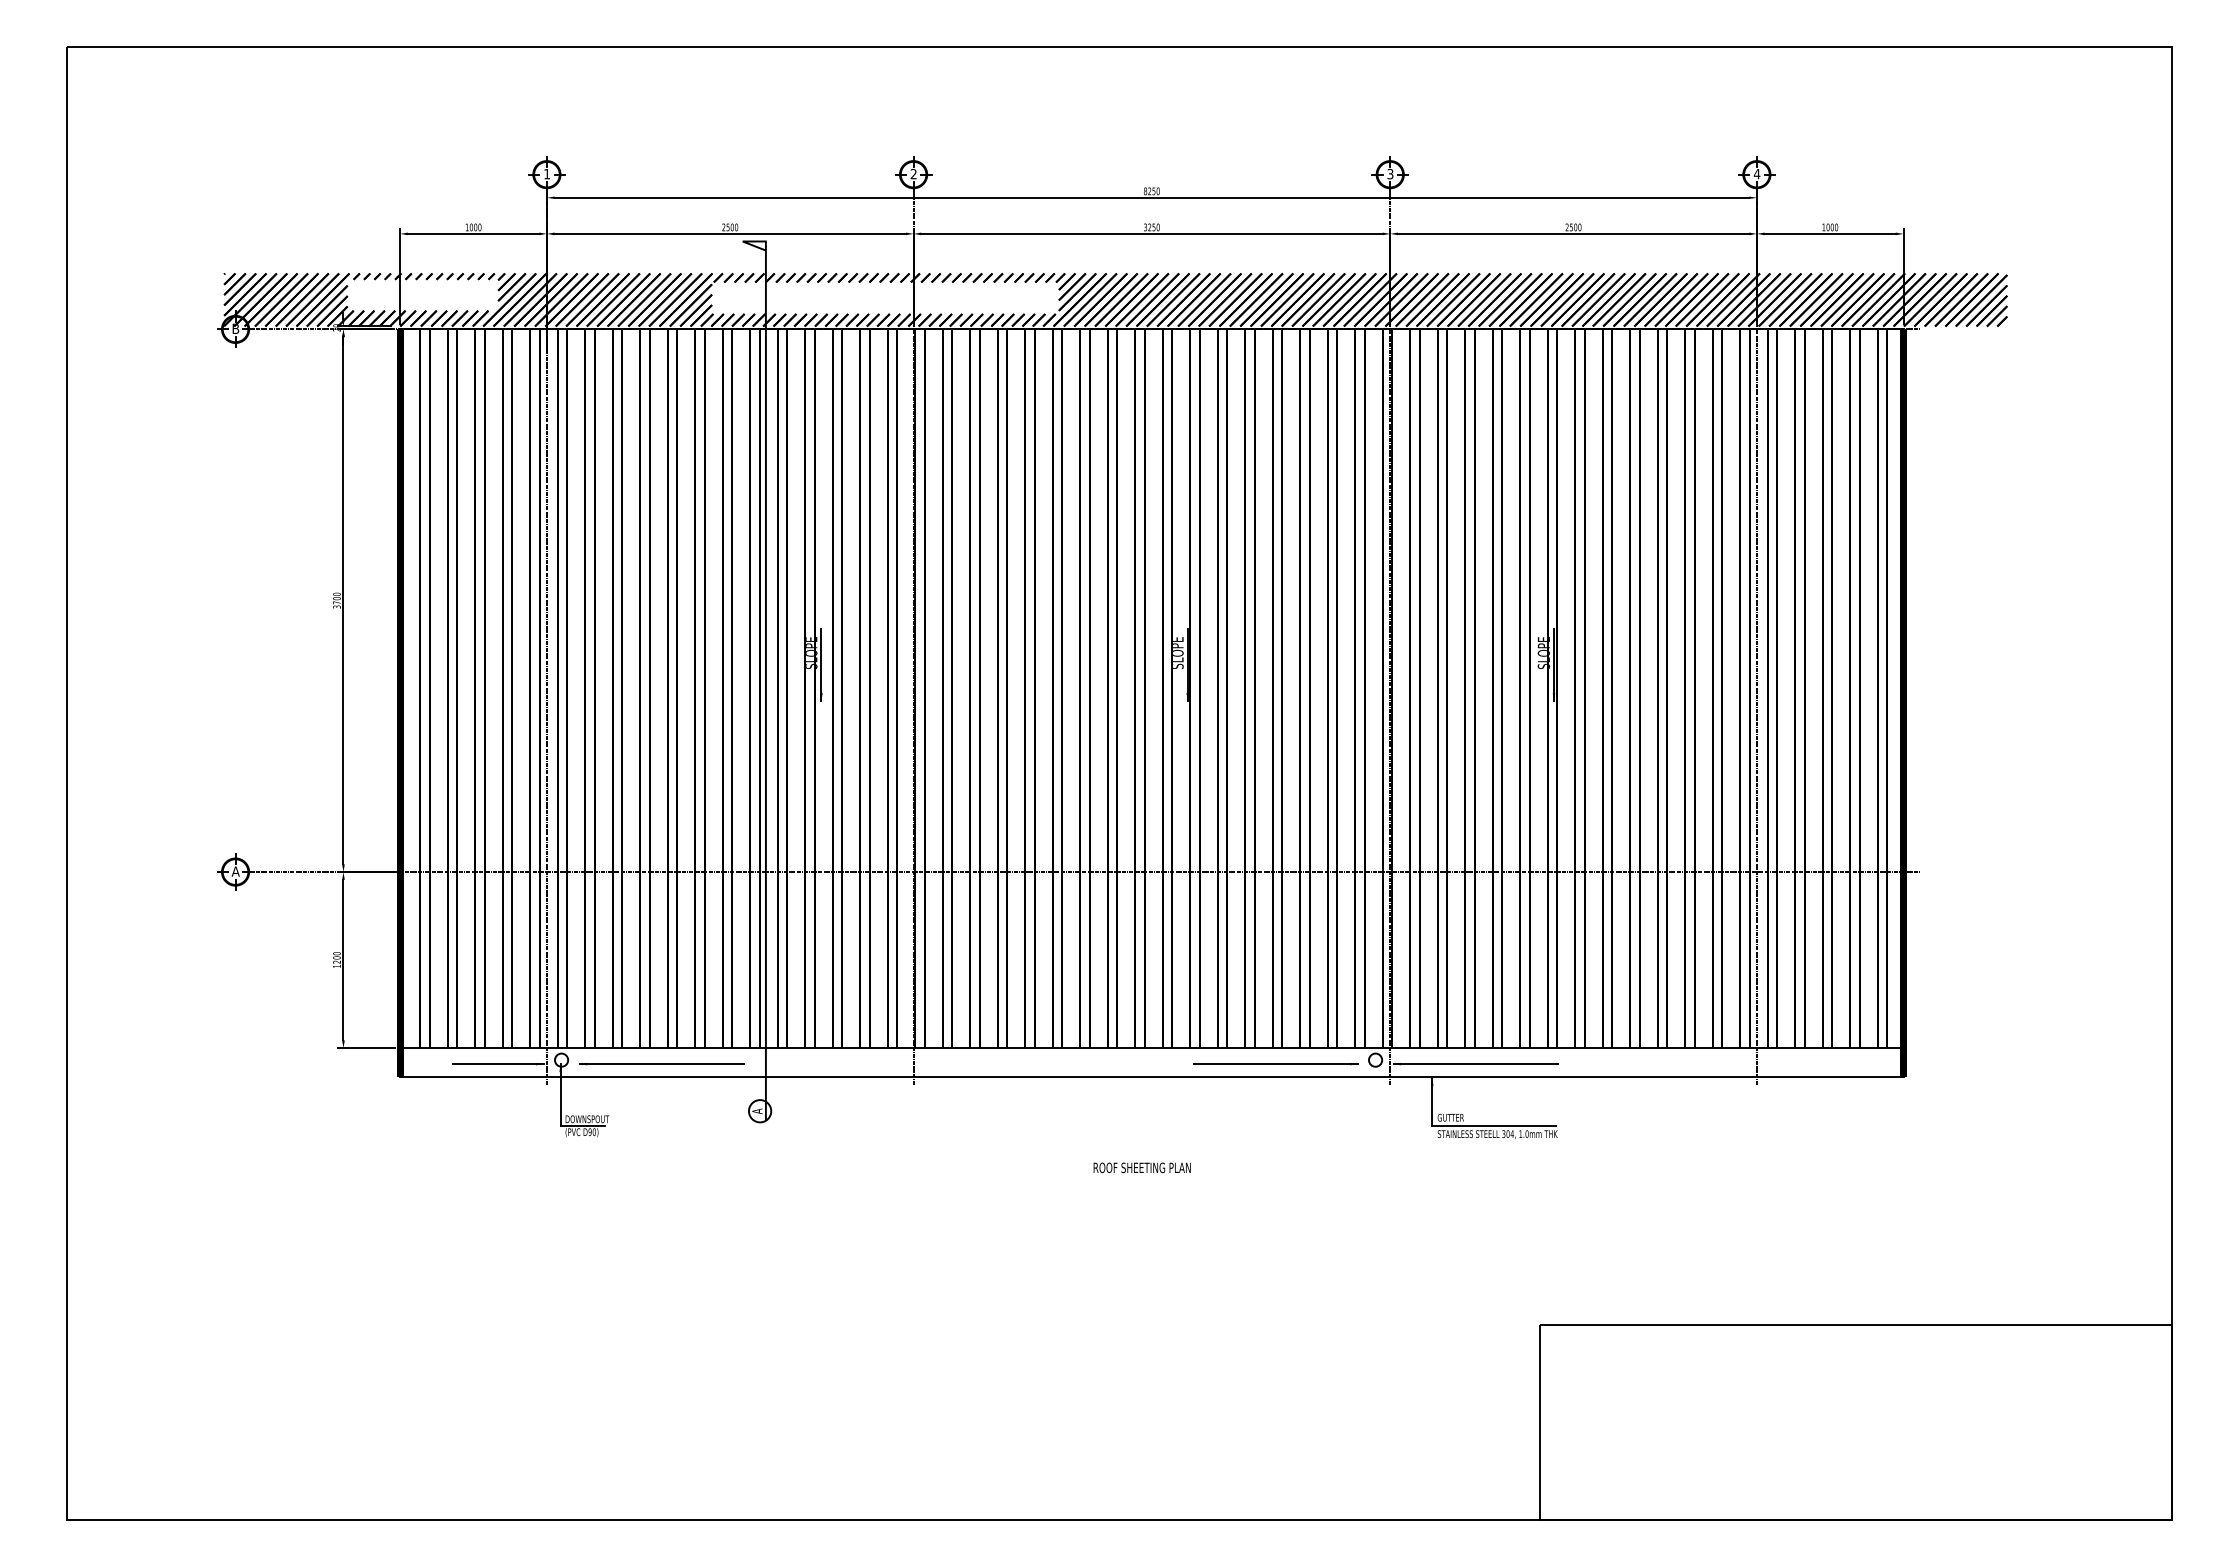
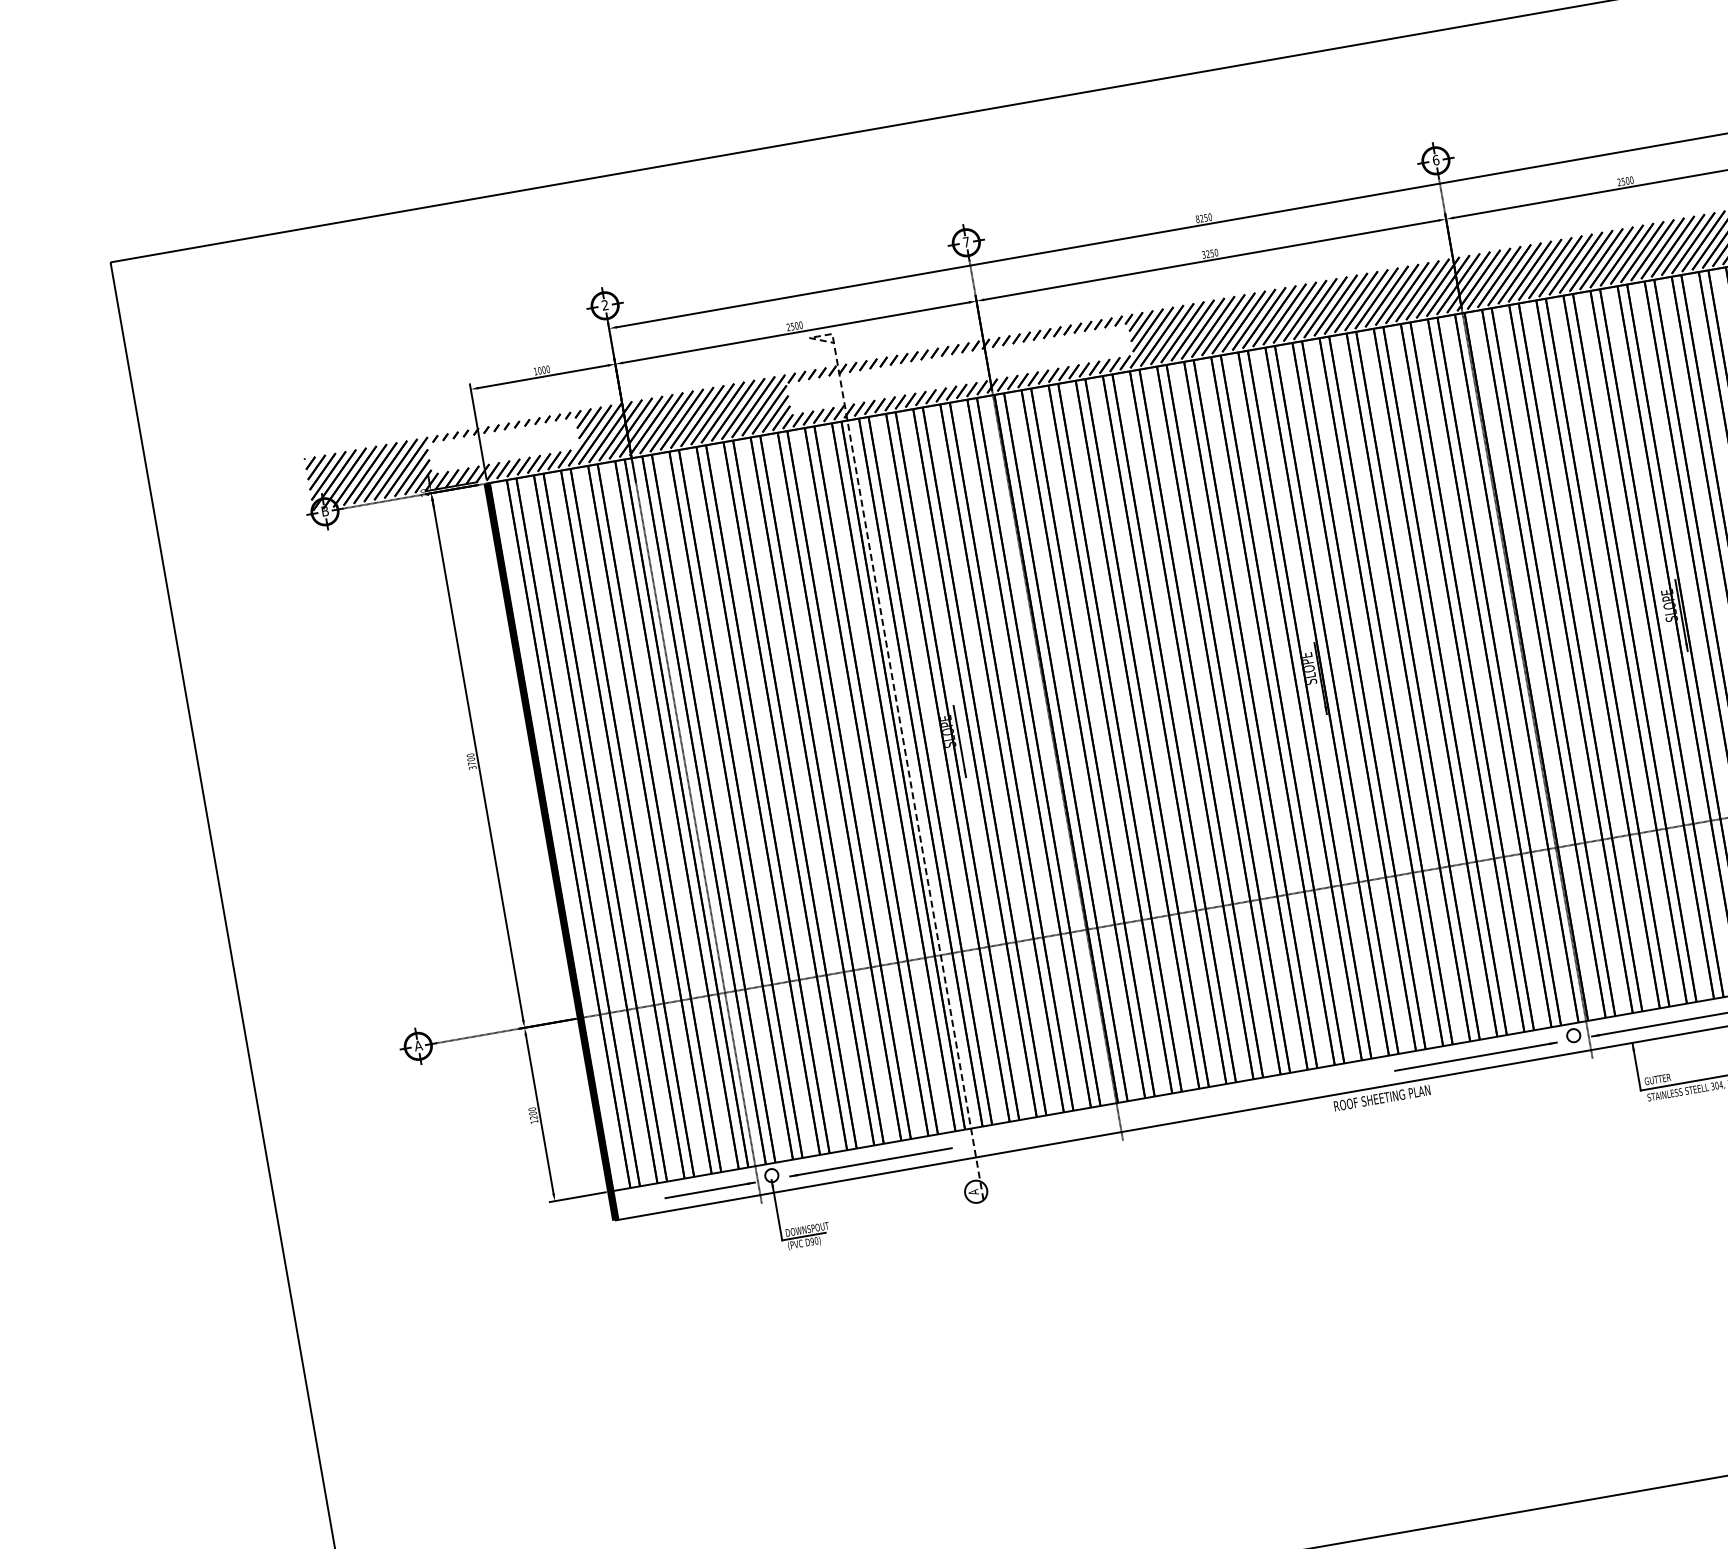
text: (546, 173) -> (604, 304), 1 -> 2
text: (913, 173) -> (966, 241), 2 -> 7
text: (1390, 173) -> (1435, 159), 3 -> 6
line: (765, 655) -> (903, 741), solid -> dashed
text: (1141, 1167) -> (1381, 1097), moved

